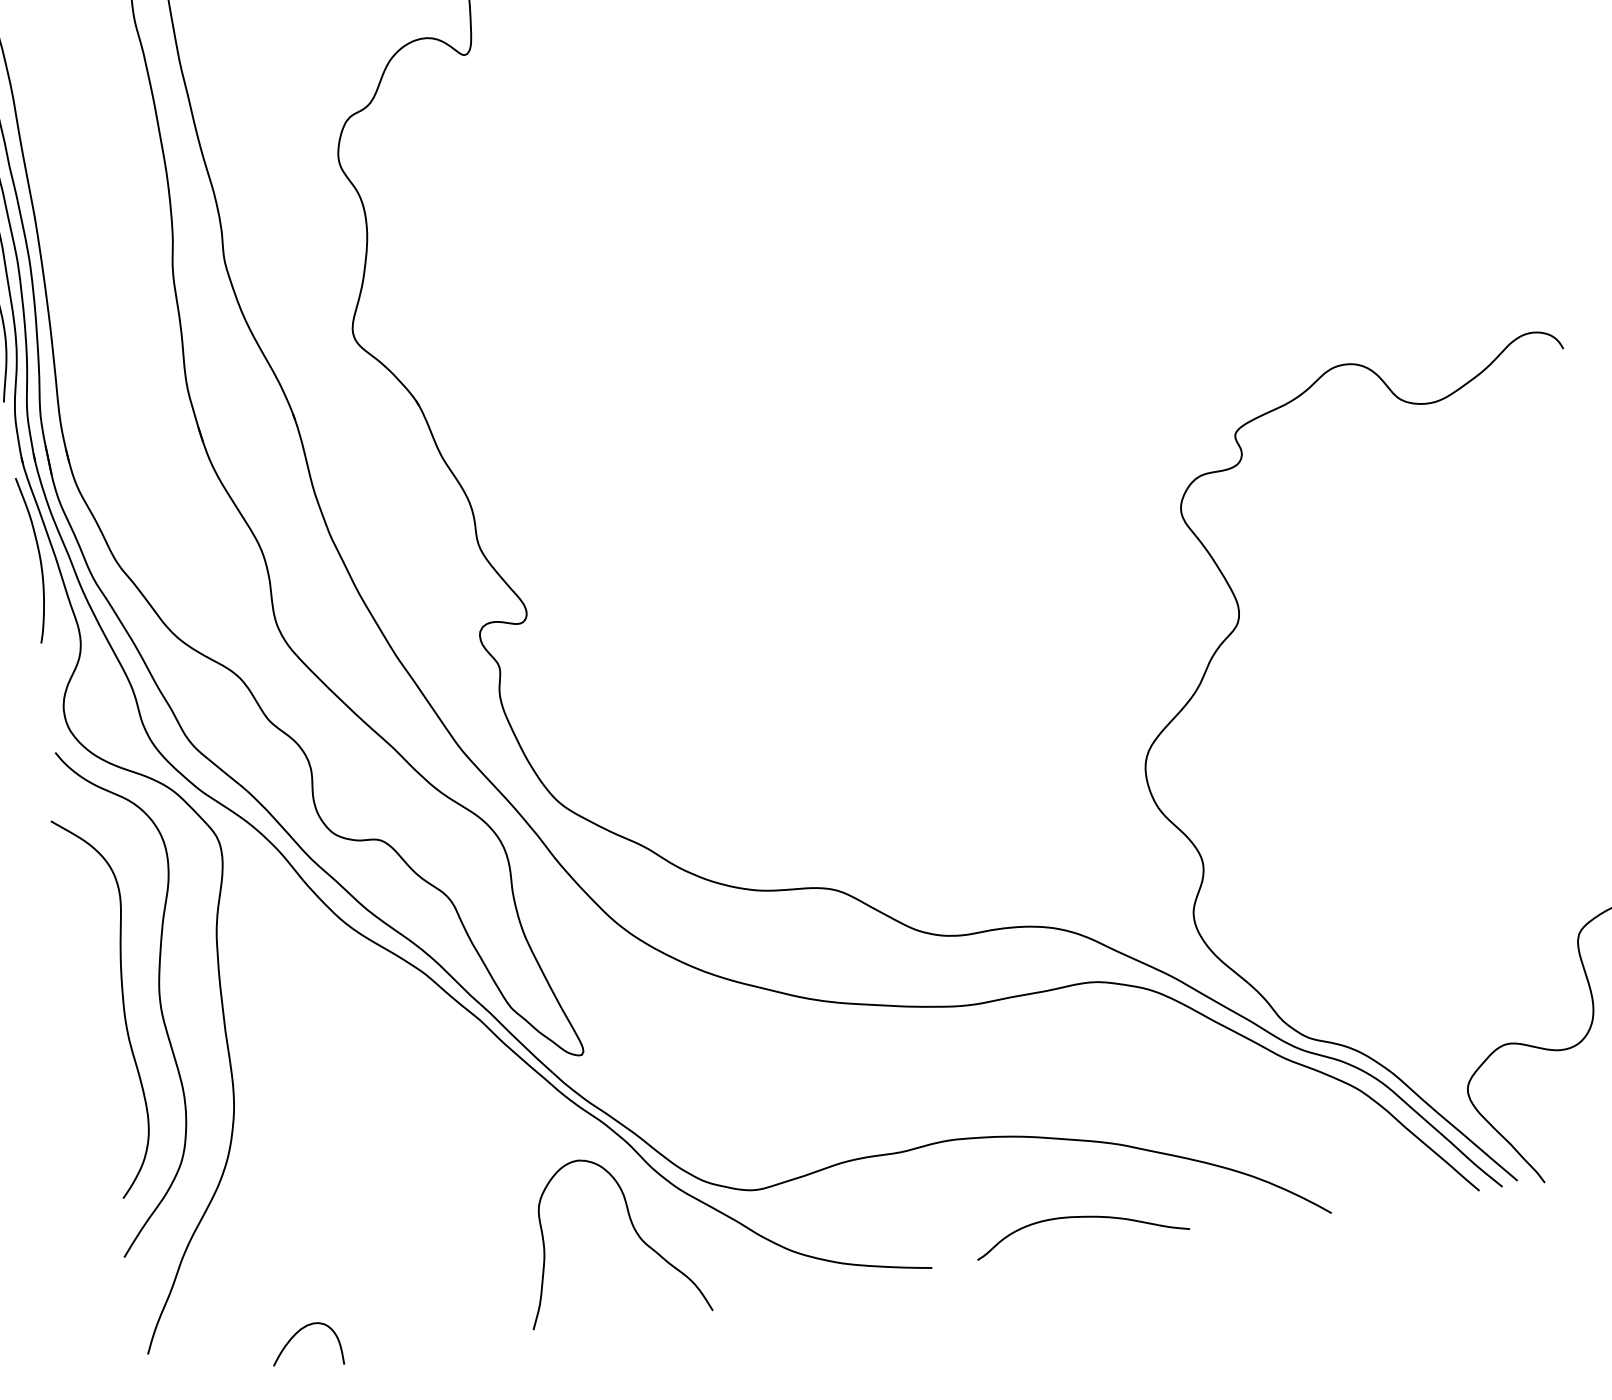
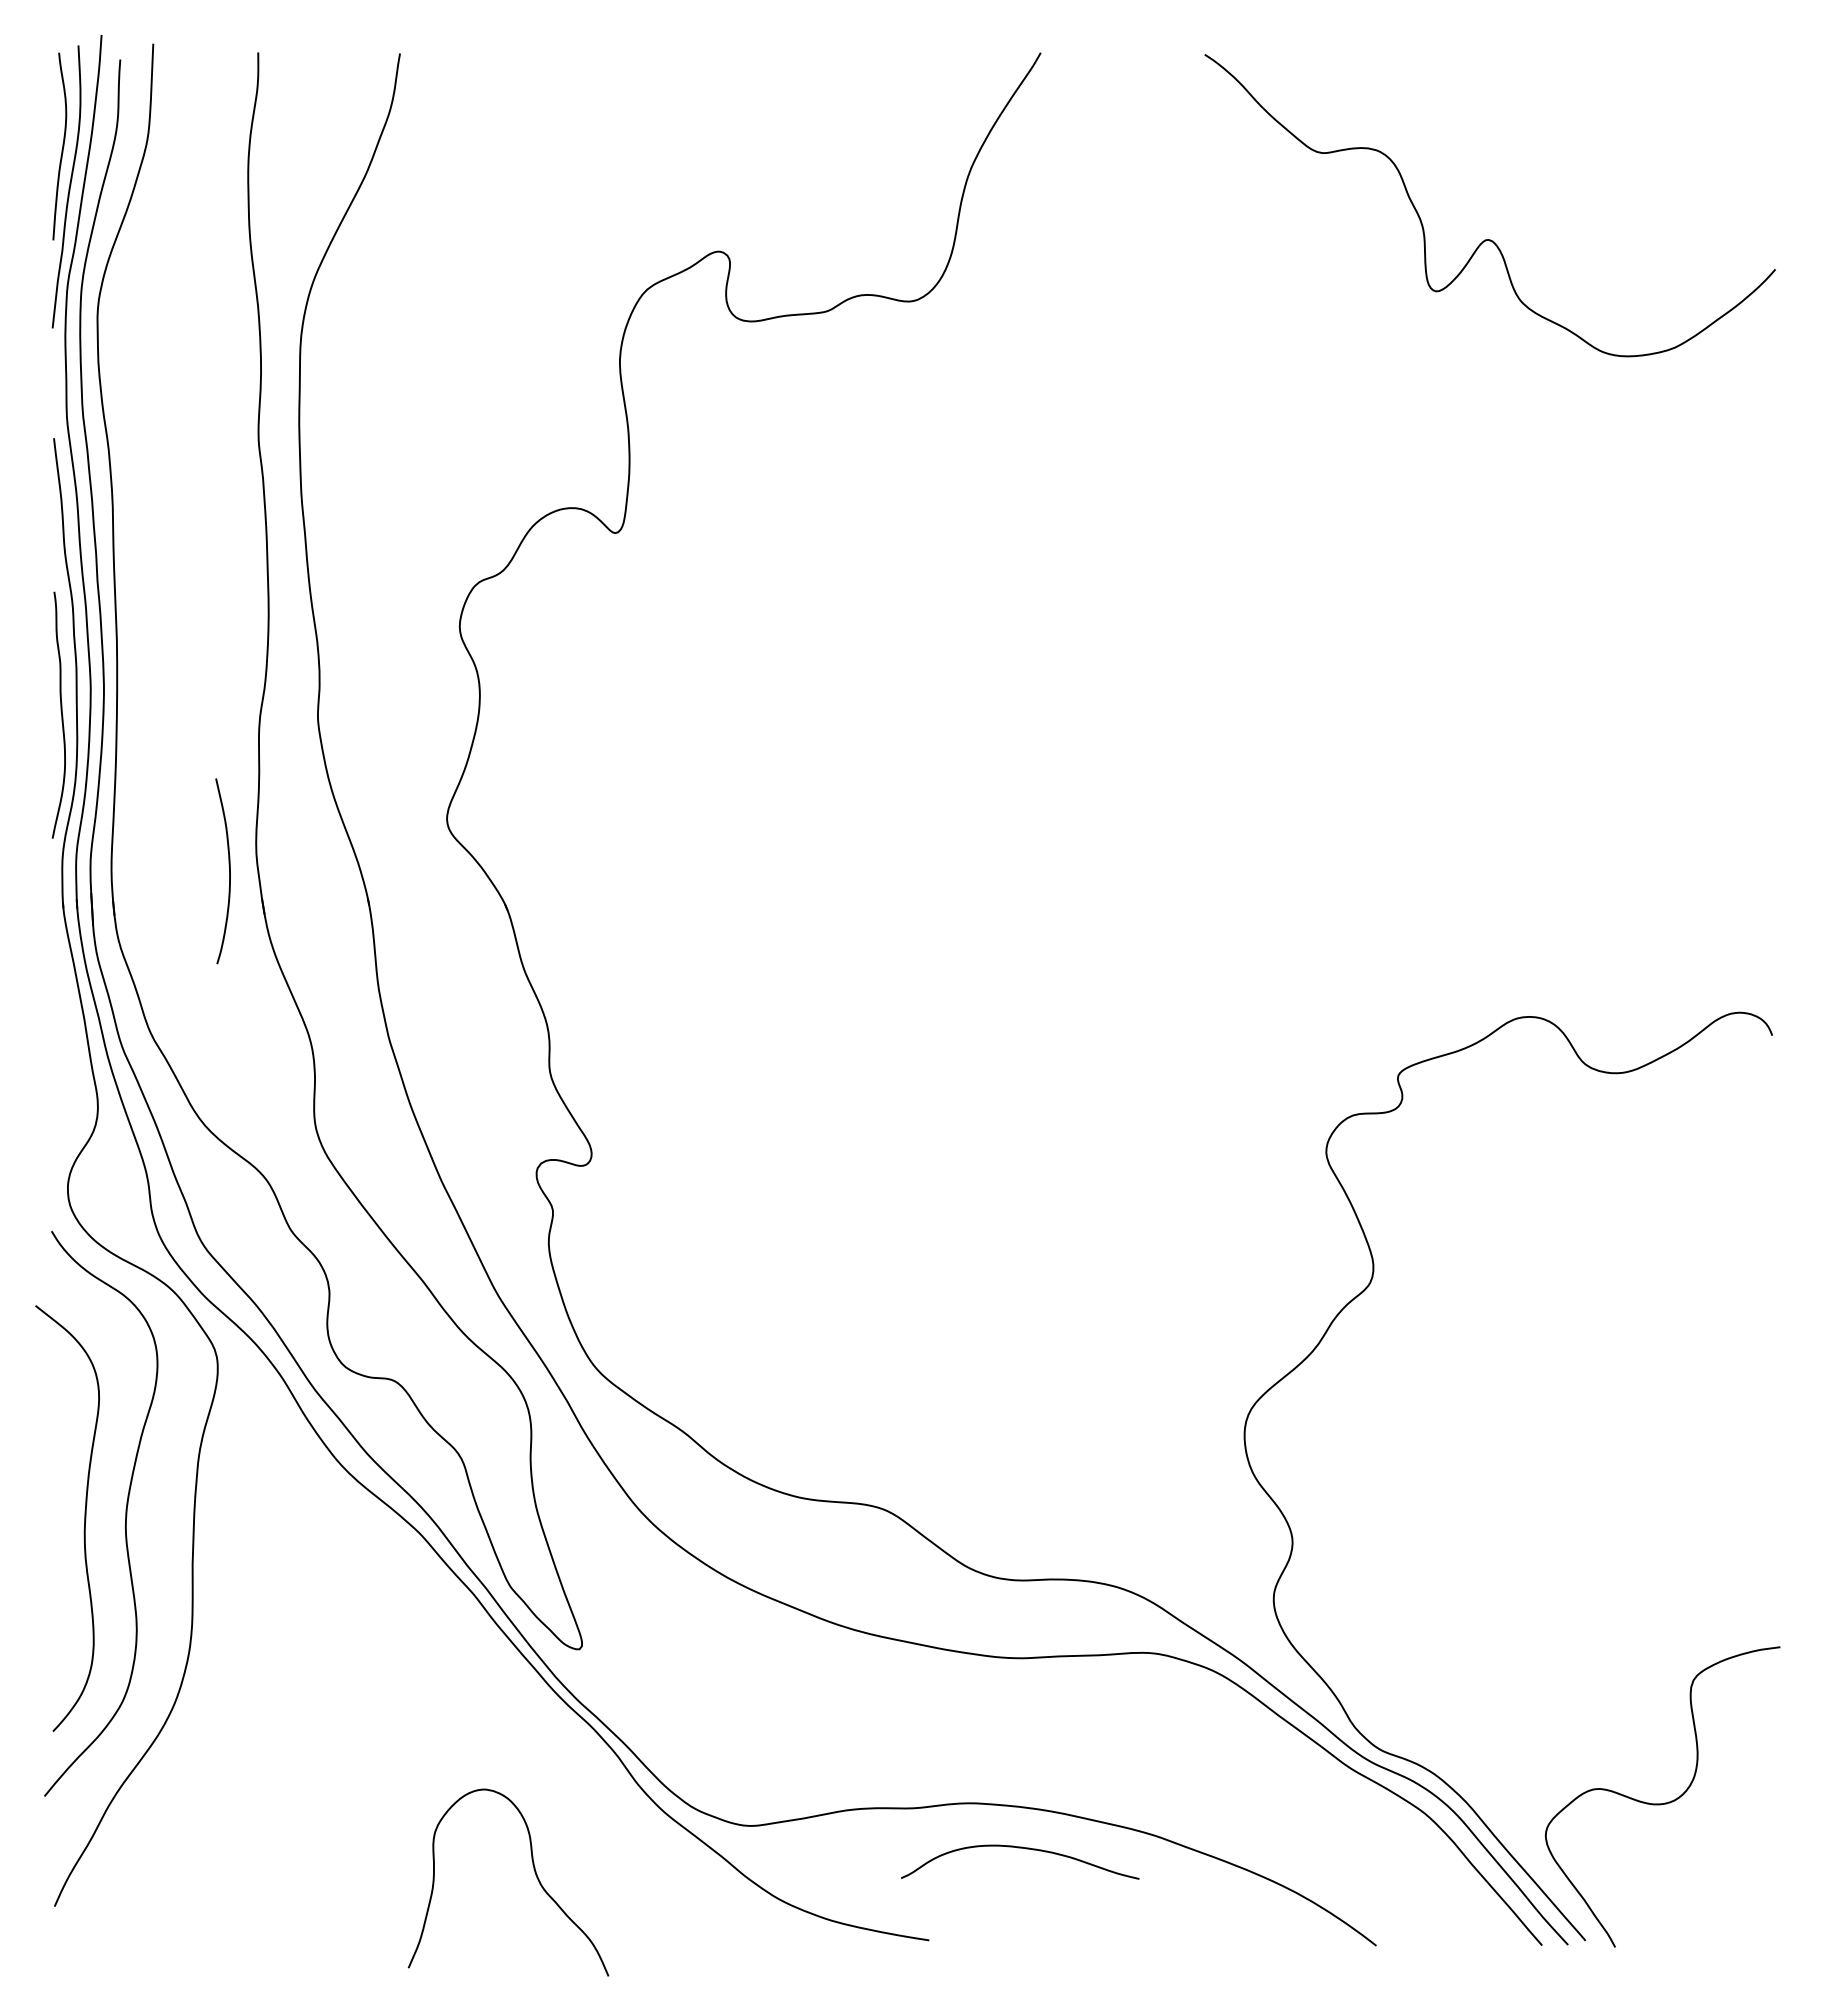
curve: (39, 559) -> (229, 871), moved
curve: (1079, 1217) -> (1020, 1848), moved
curve: (633, 1228) -> (534, 1872), moved
curve: (296, 1334) -> (220, 1909), removed

